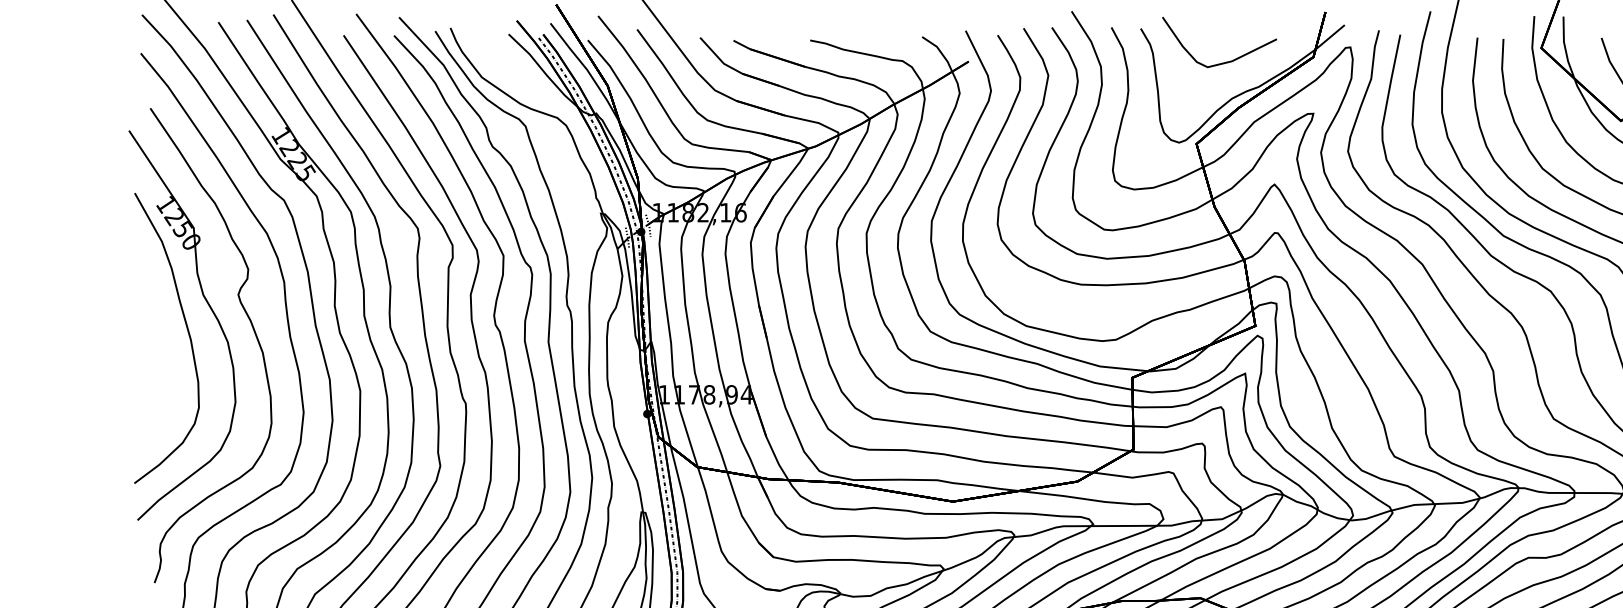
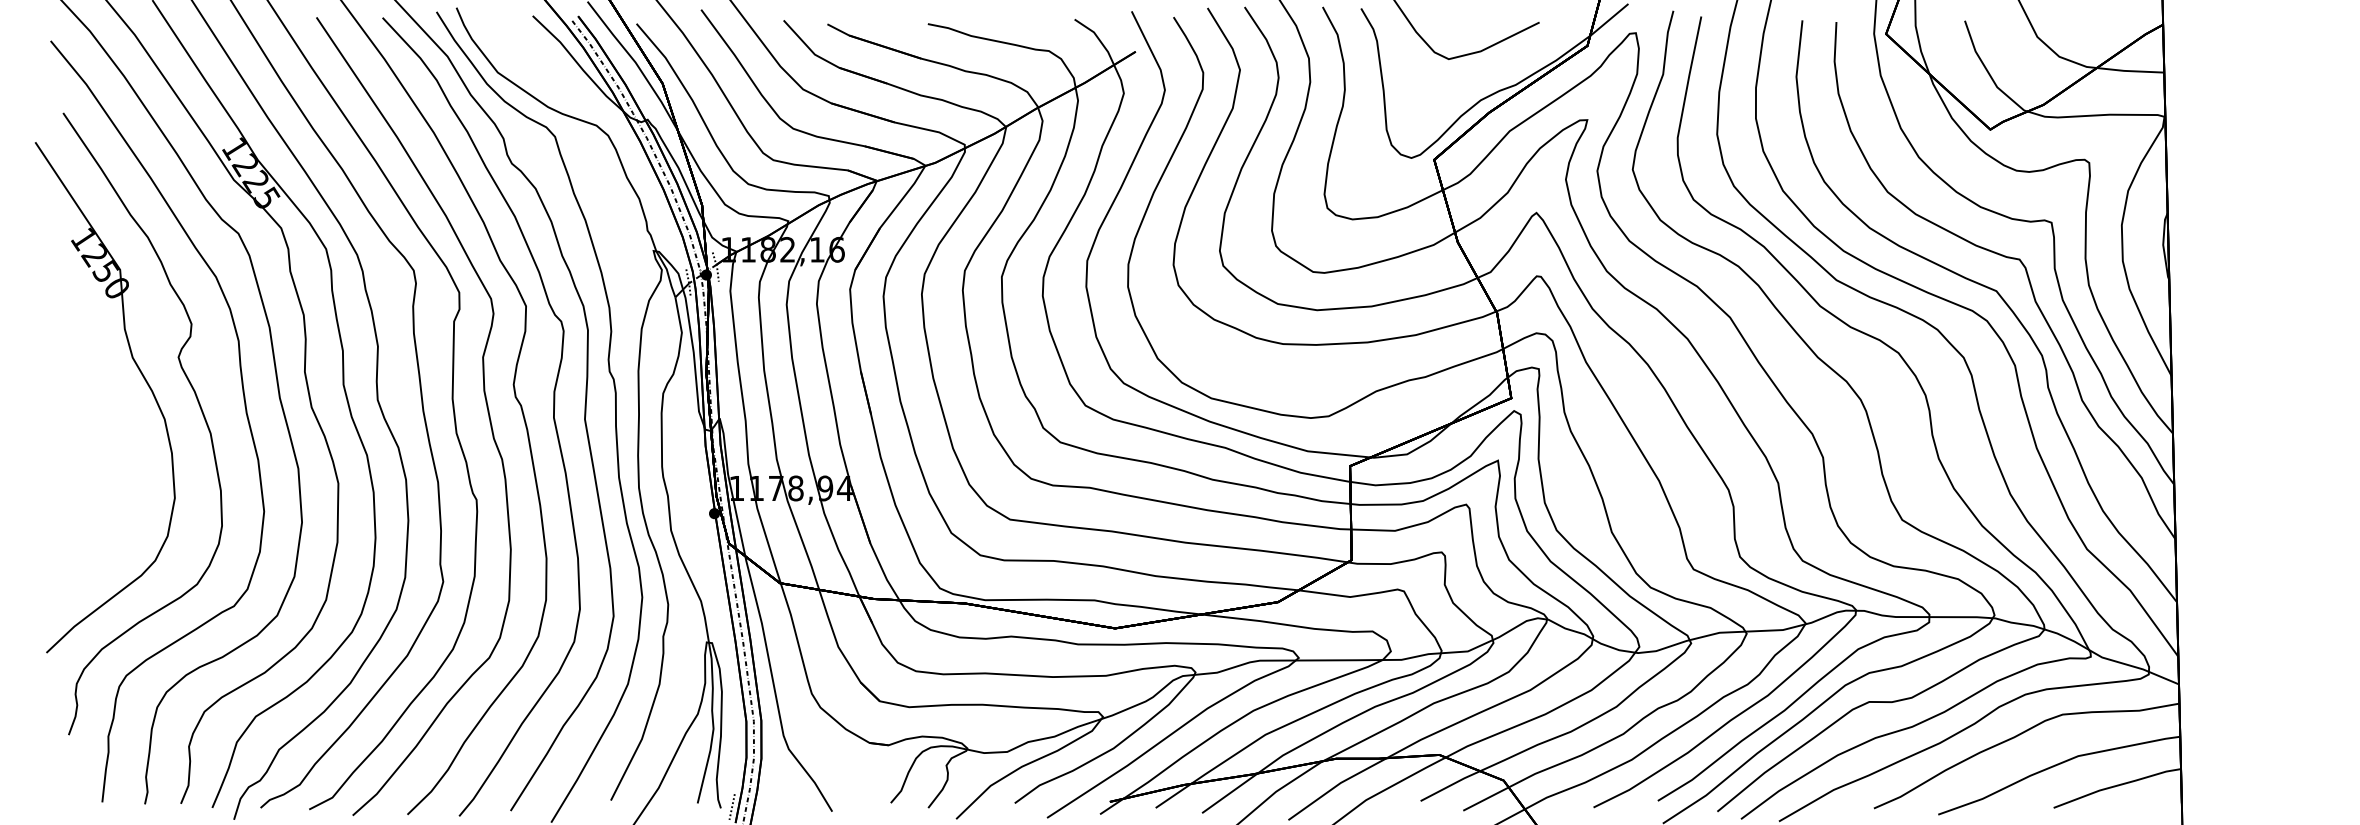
curve: (187, 333) -> (112, 407), removed

